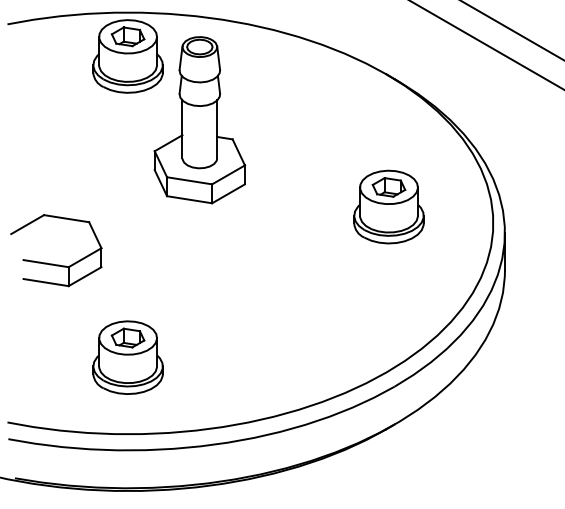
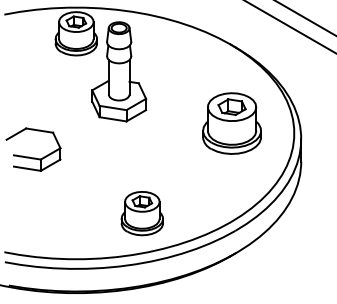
part: (388, 206) -> (231, 123), size x1.4
part: (126, 357) -> (141, 213), moved

